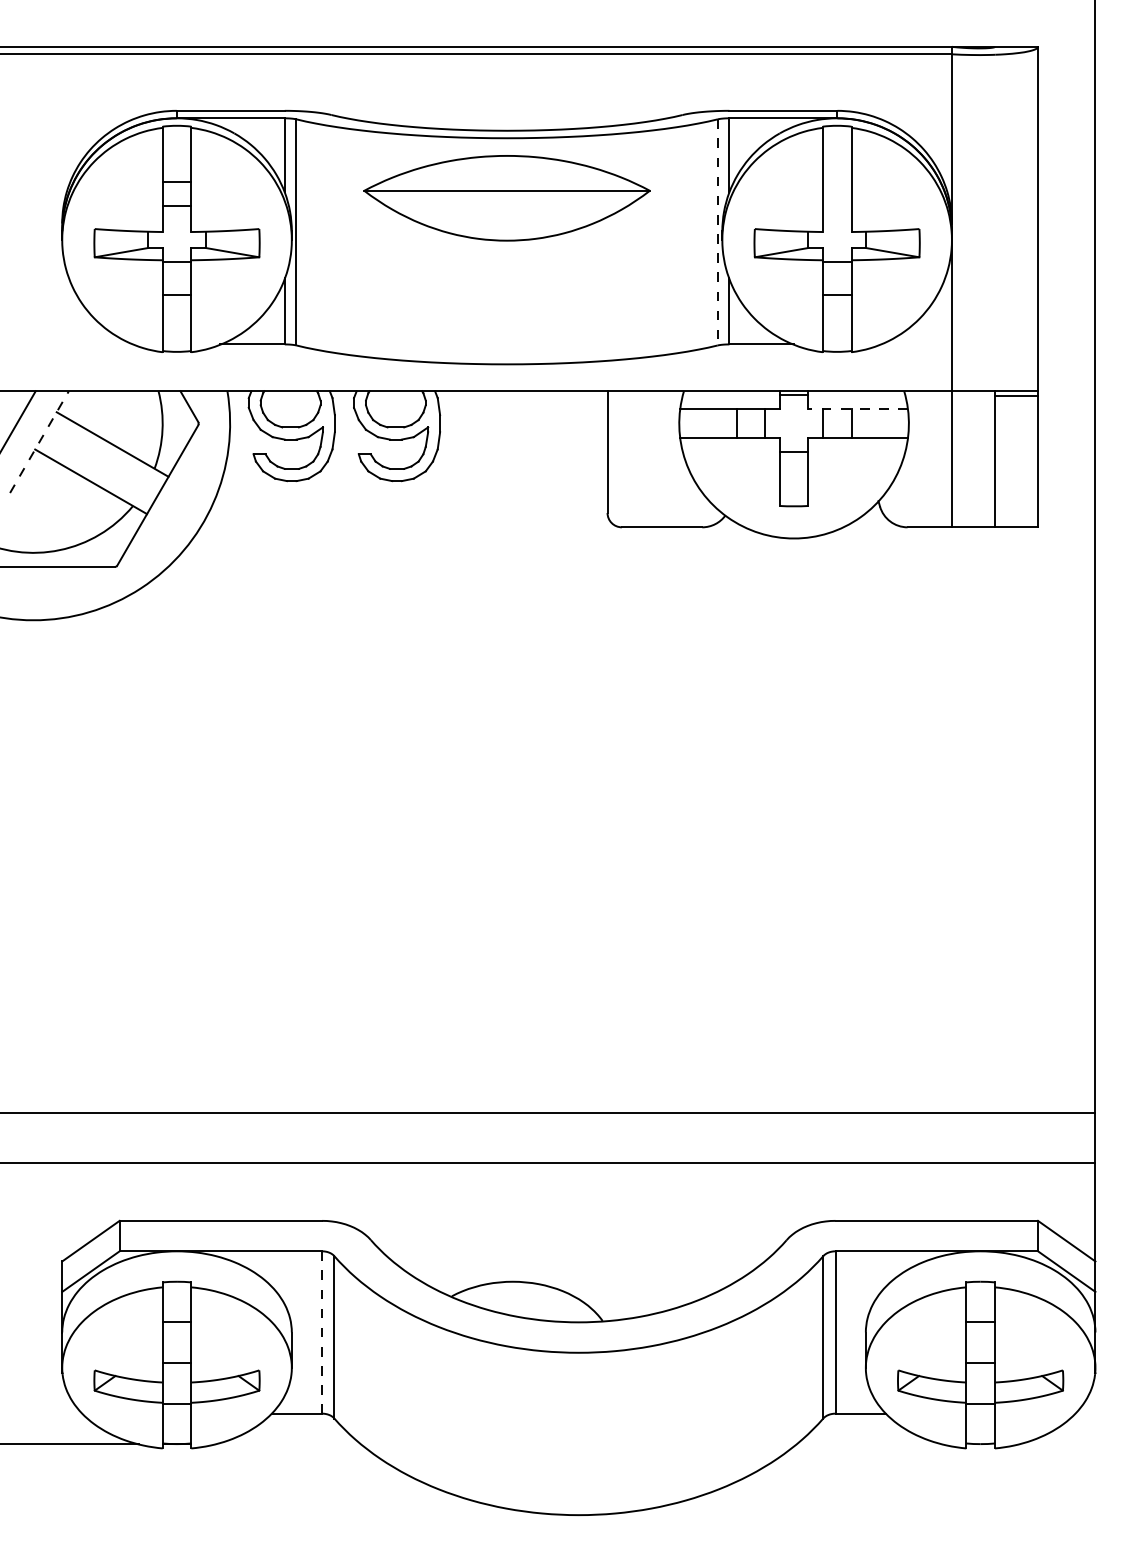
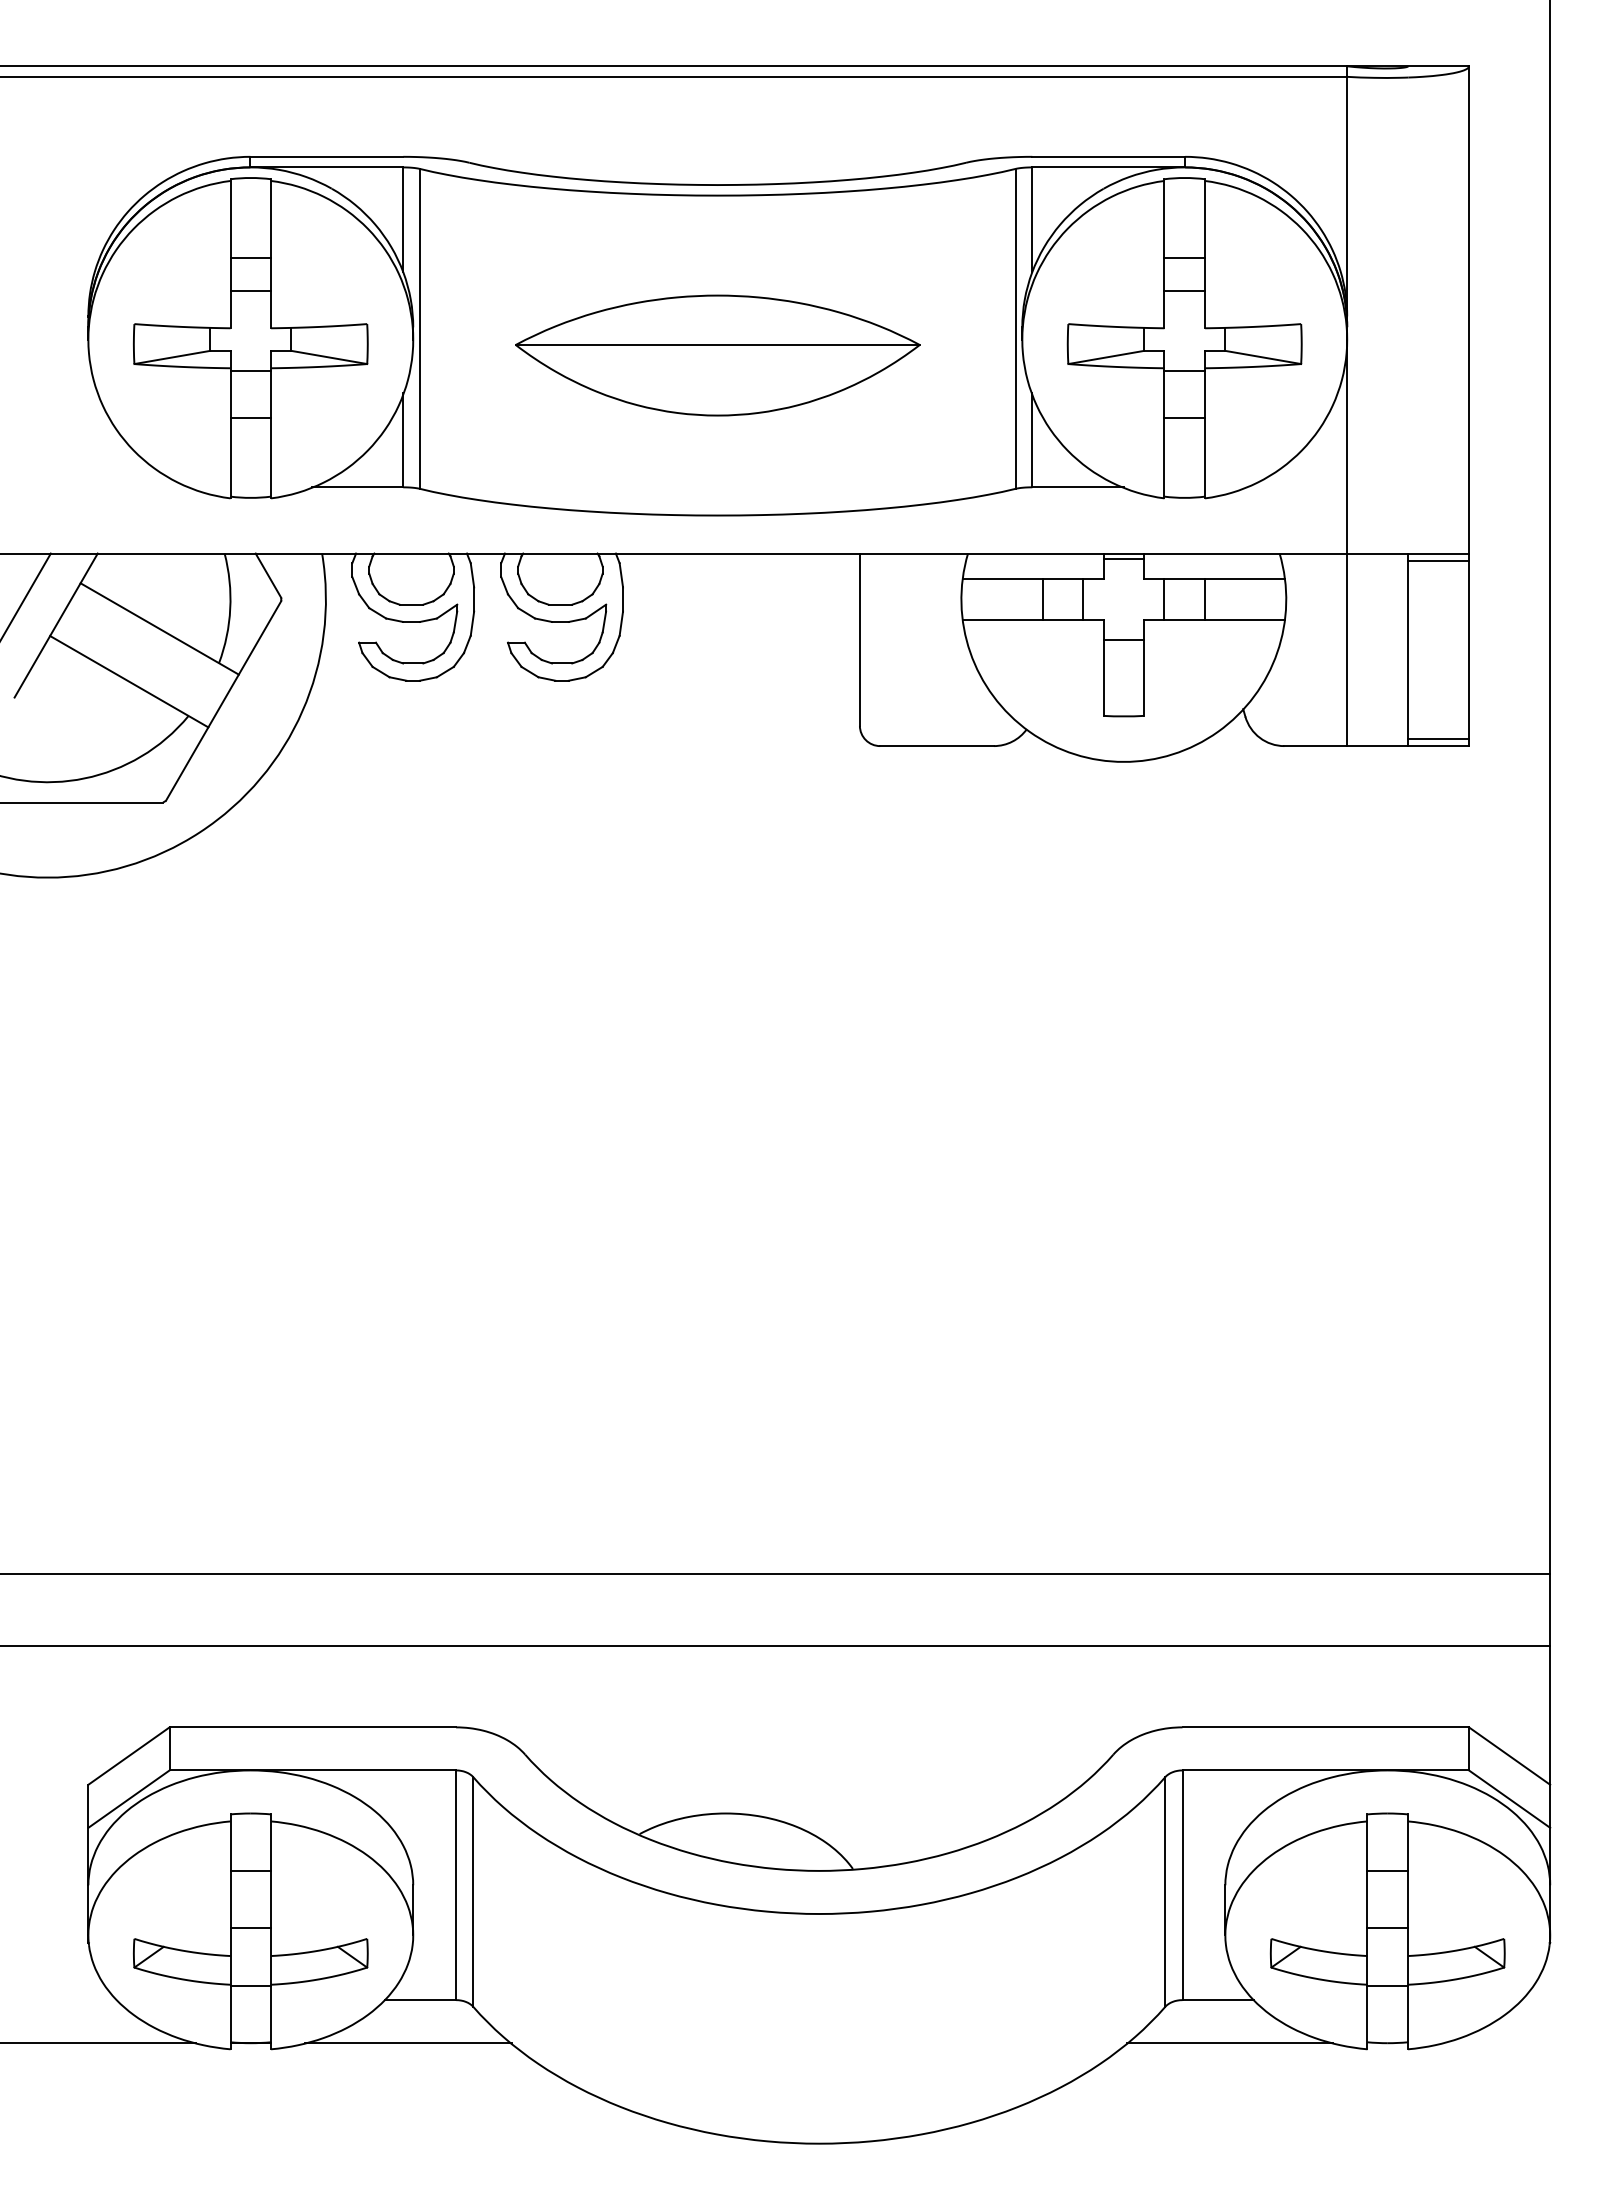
line: (836, 181) -> (1184, 257), added
part: (506, 198) -> (717, 355), moved
line: (836, 205) -> (1184, 290), added
line: (717, 232) -> (1015, 328), dashed -> solid
line: (858, 409) -> (1214, 579), dashed -> solid
line: (39, 442) -> (56, 625), dashed -> solid
line: (1016, 521) -> (1438, 738), added
line: (322, 1332) -> (456, 1885), dashed -> solid
line: (288, 1444) -> (408, 2043), added
line: (869, 1444) -> (1230, 2043), added

